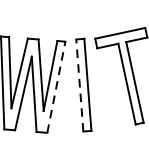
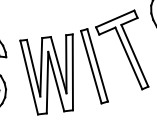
line: (79, 85) -> (91, 67), dashed -> solid
line: (55, 87) -> (72, 72), dashed -> solid

